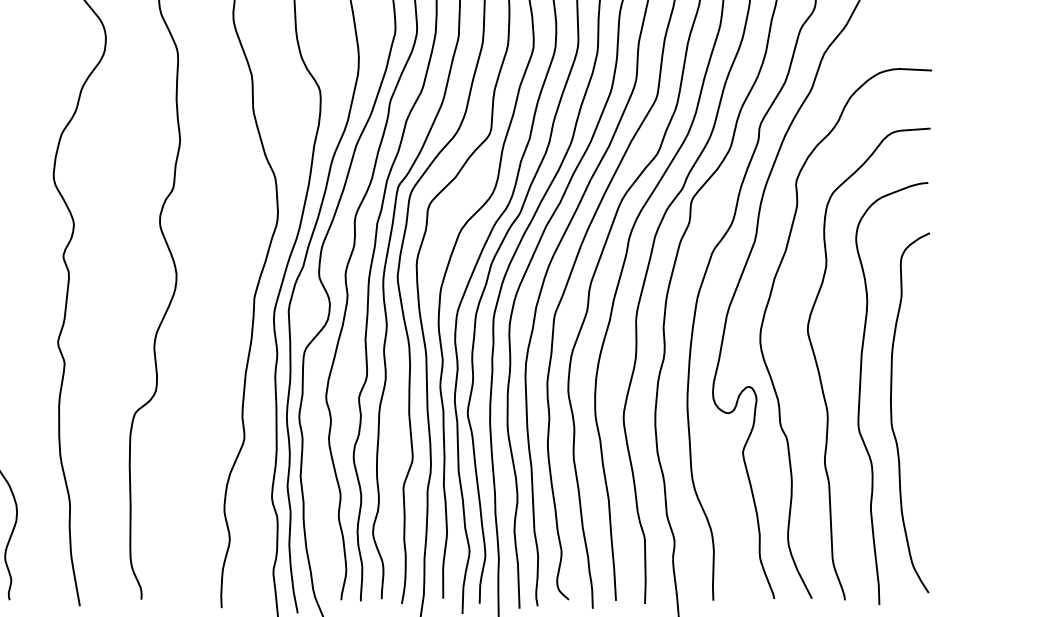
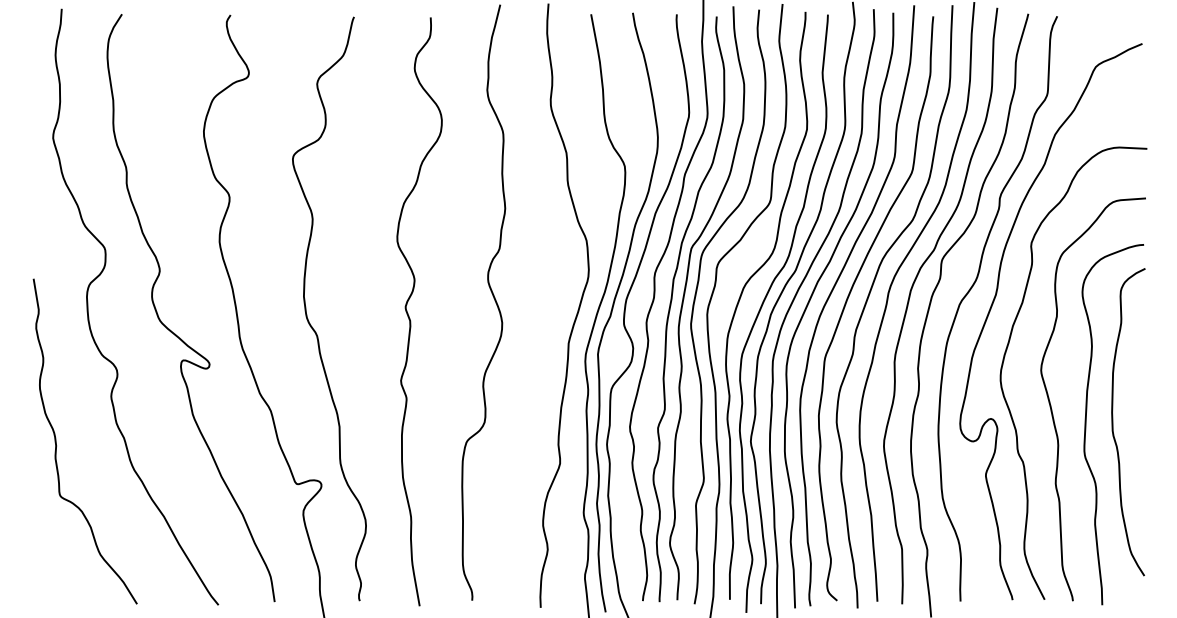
curve: (892, 413) -> (1113, 422), moved

